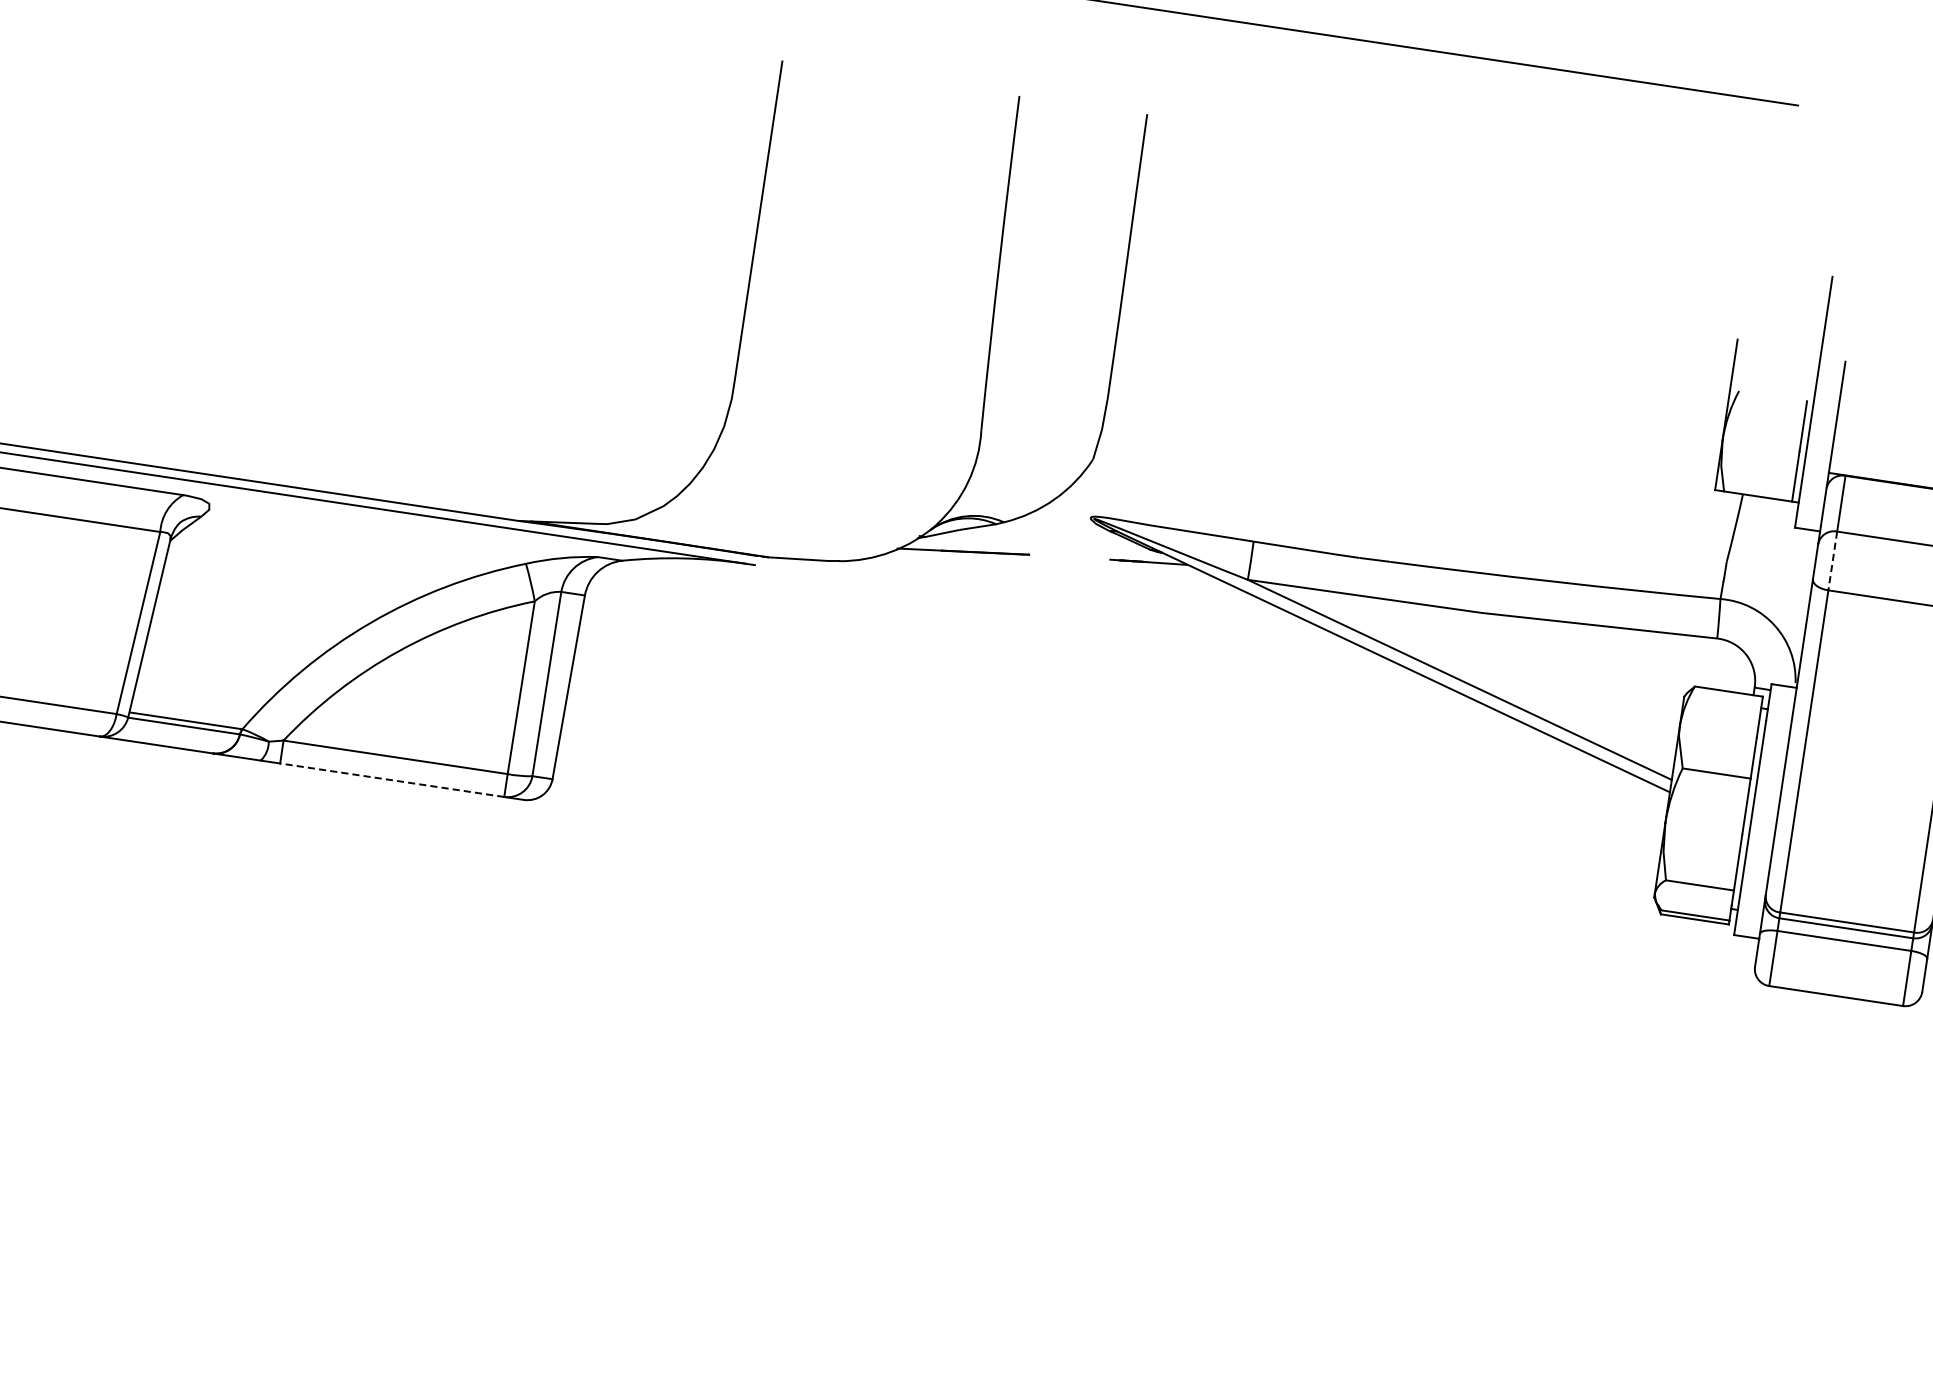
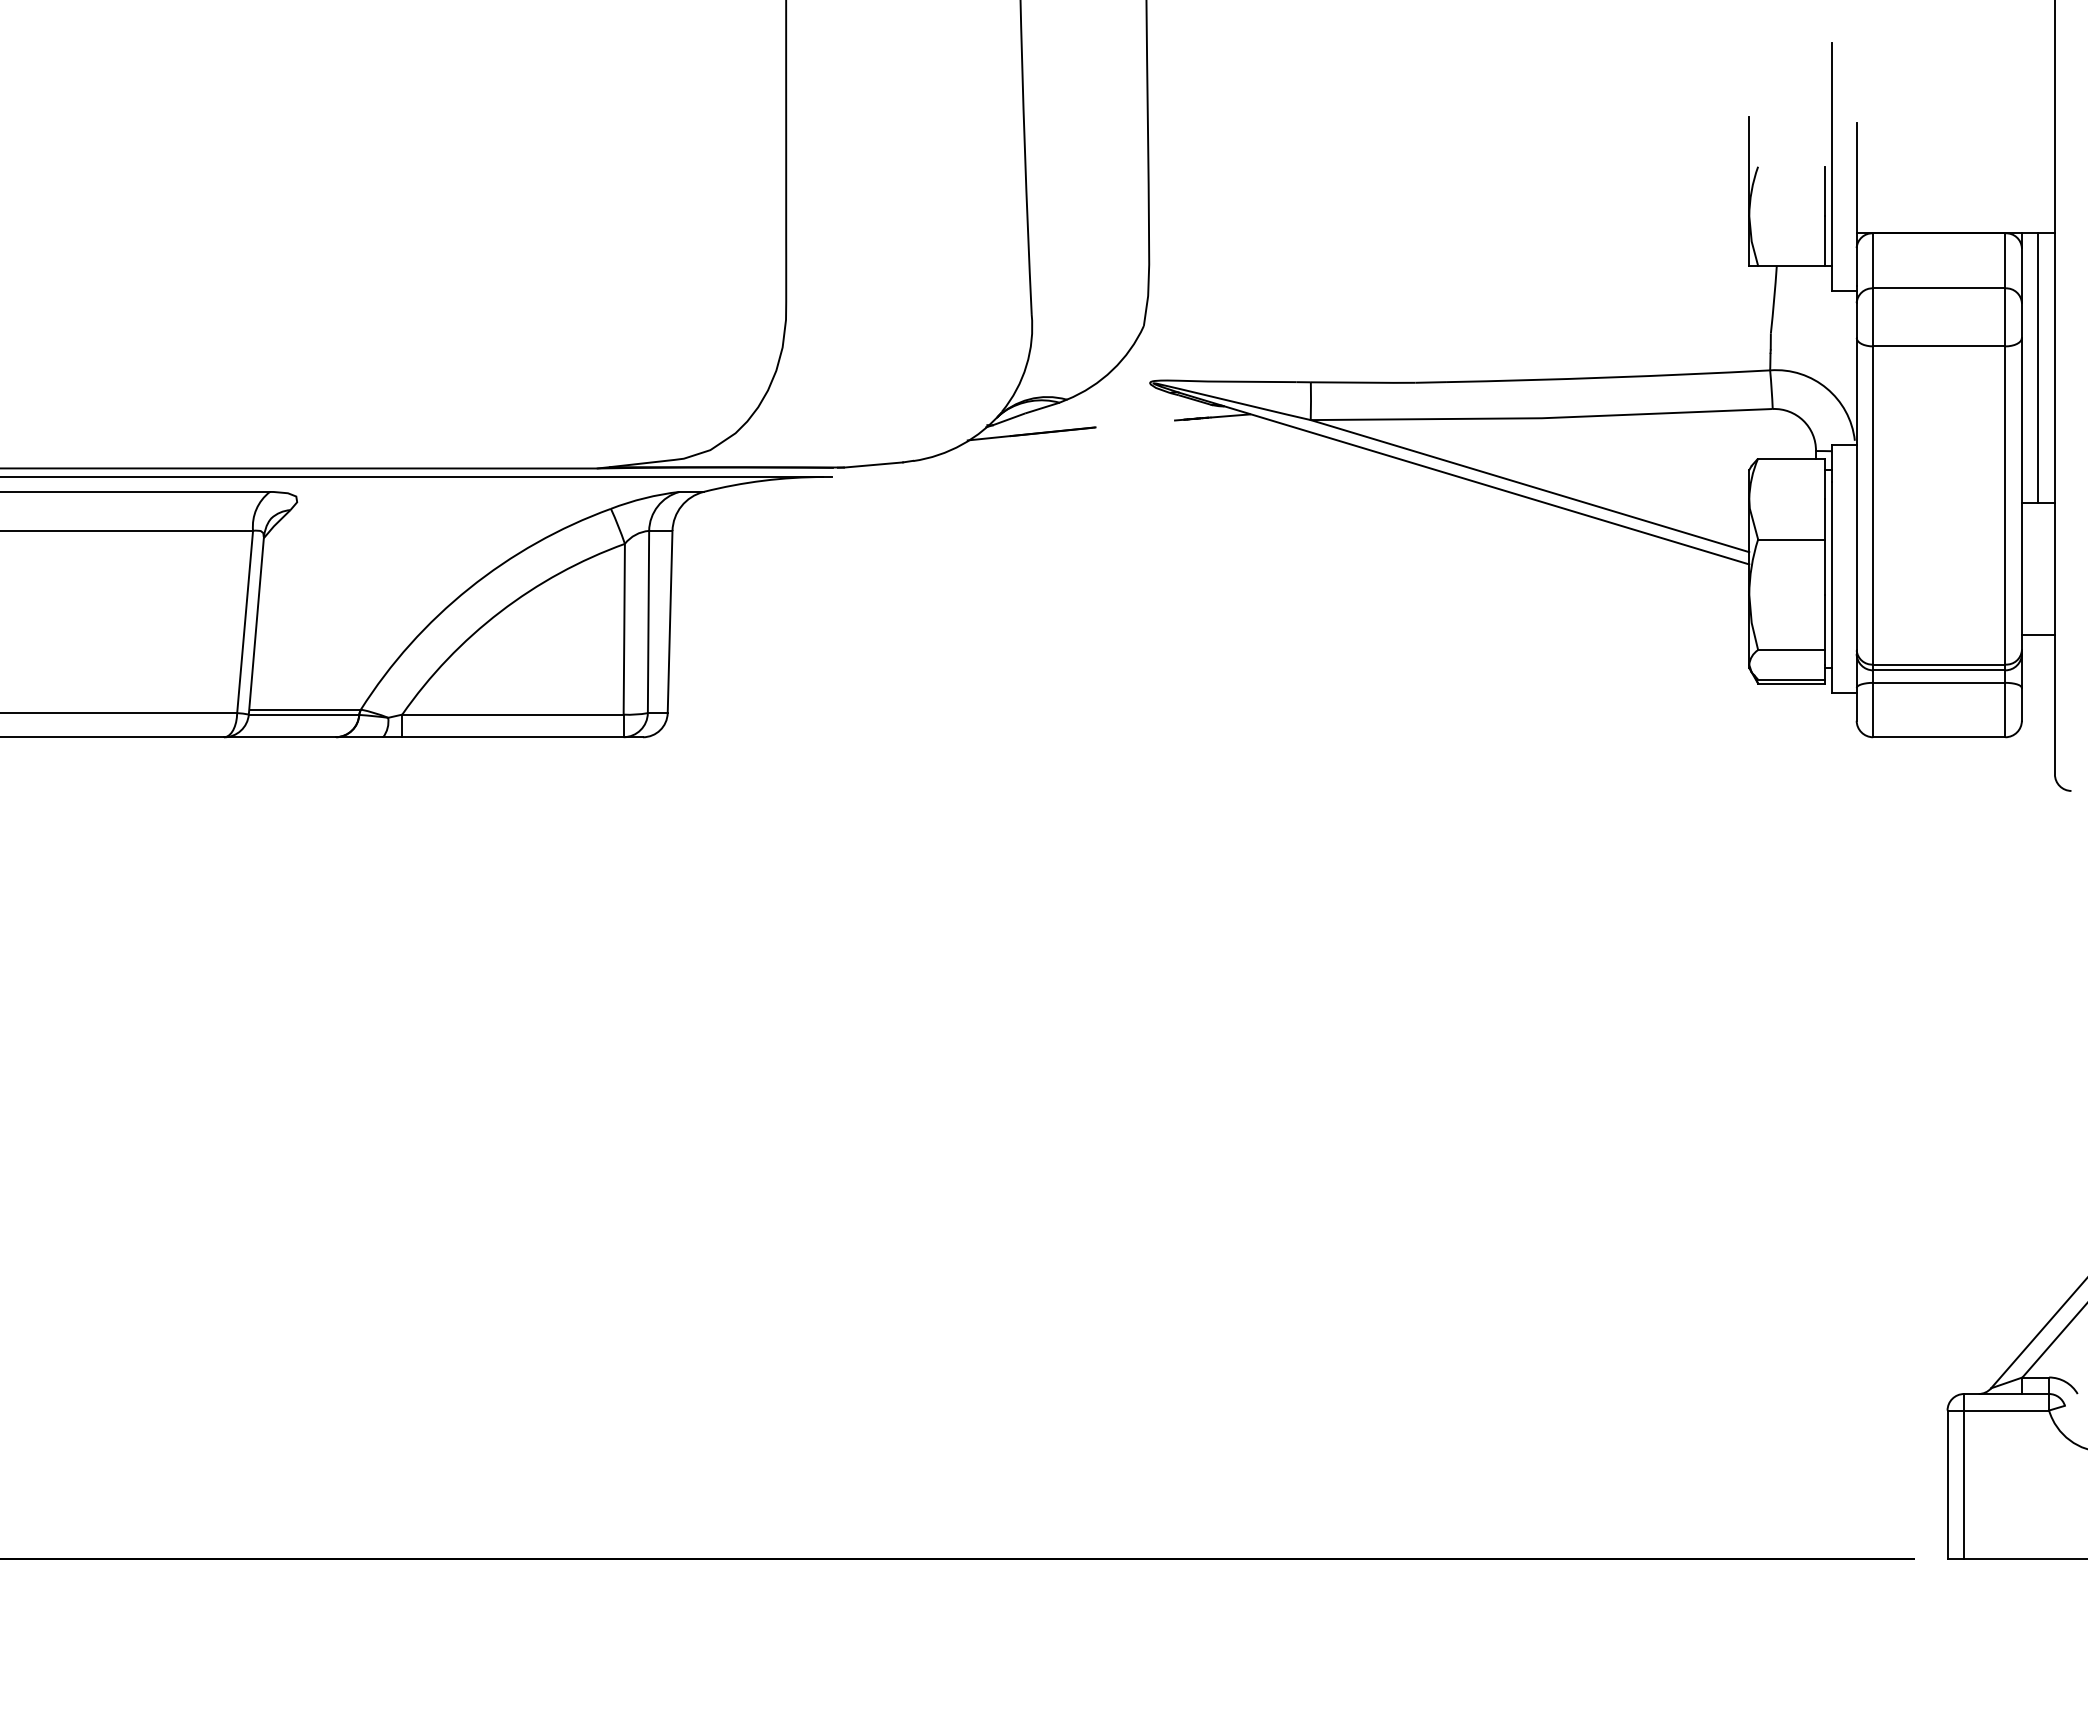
line: (1833, 561) -> (1873, 317), dashed -> solid
line: (391, 780) -> (512, 737), dashed -> solid

